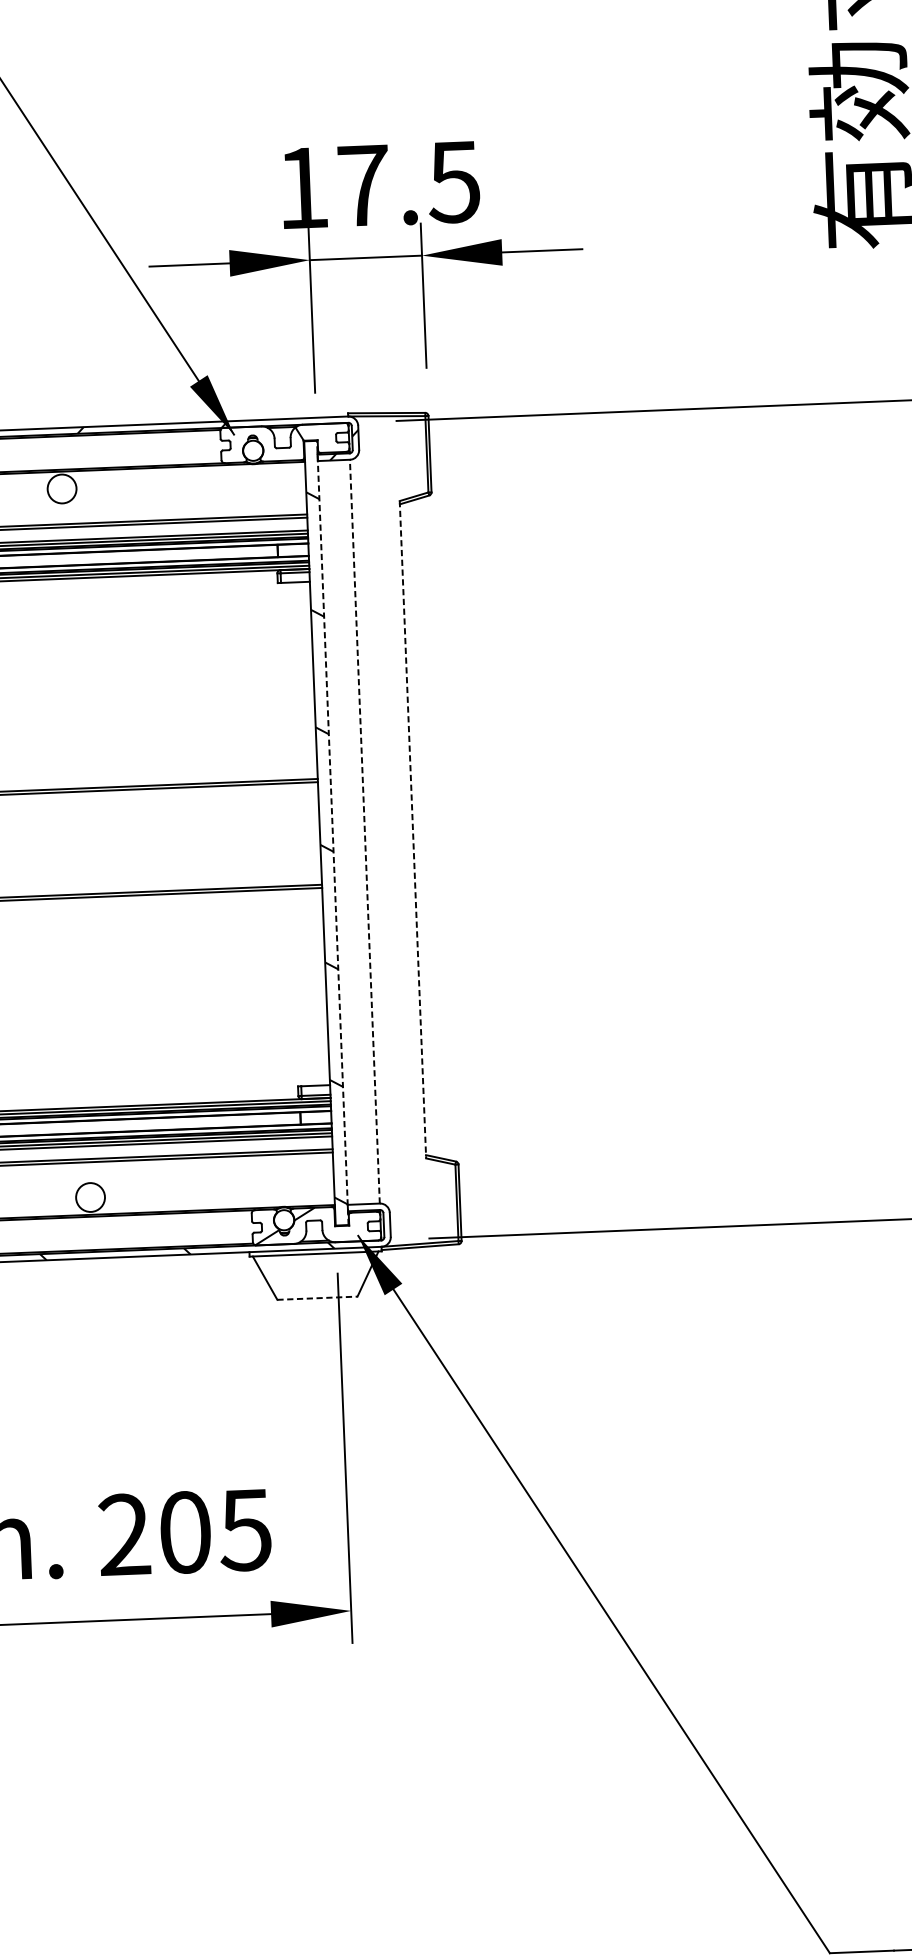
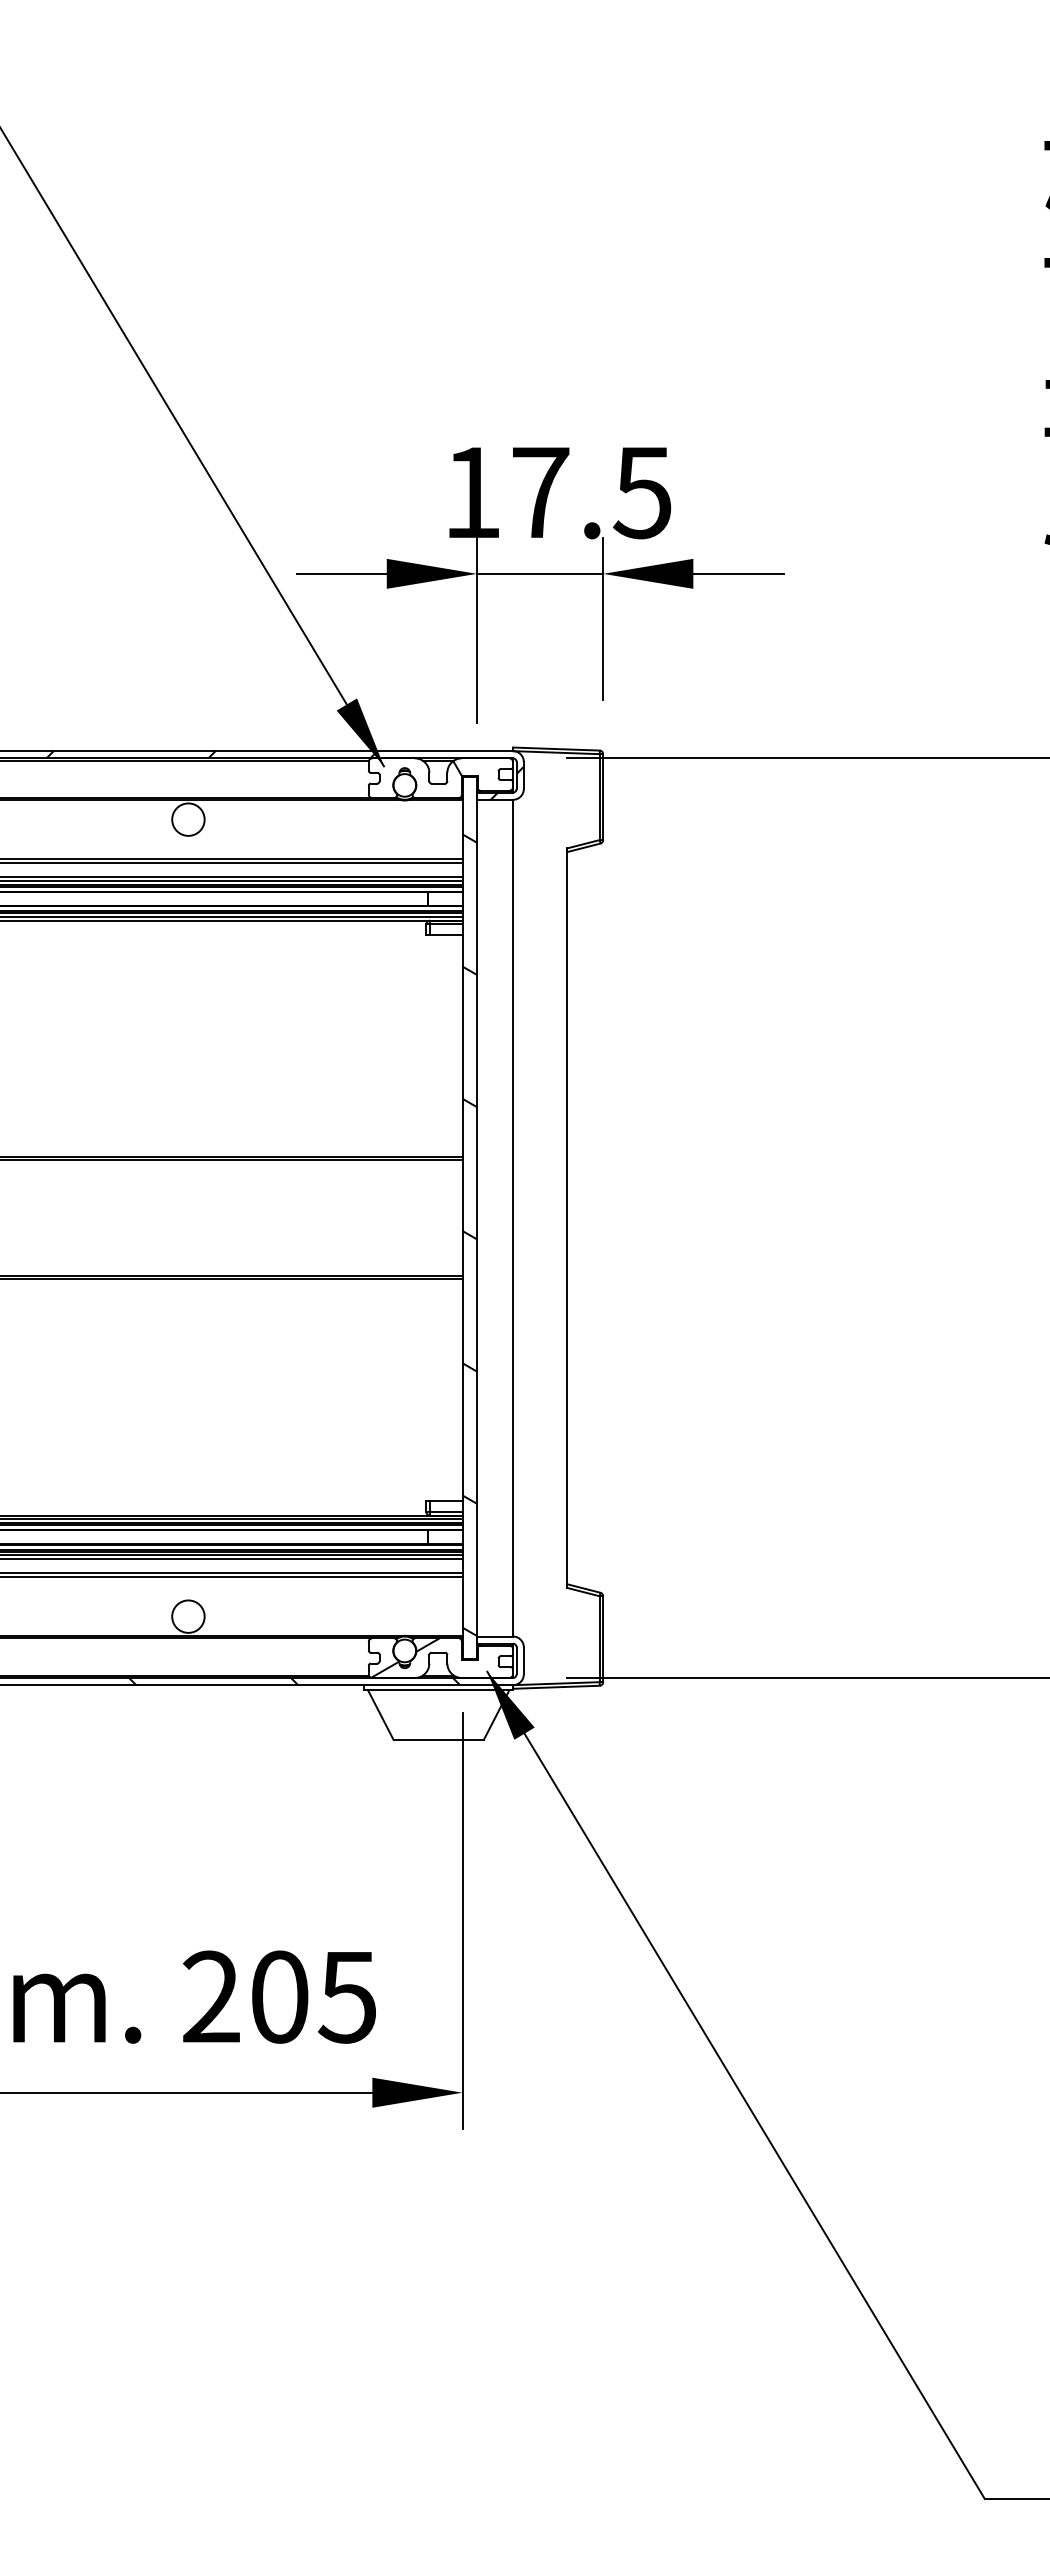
line: (413, 830) -> (567, 1218), dashed -> solid
line: (365, 831) -> (513, 1217), dashed -> solid
line: (332, 832) -> (476, 1217), dashed -> solid
line: (318, 1298) -> (439, 1740), dashed -> solid

